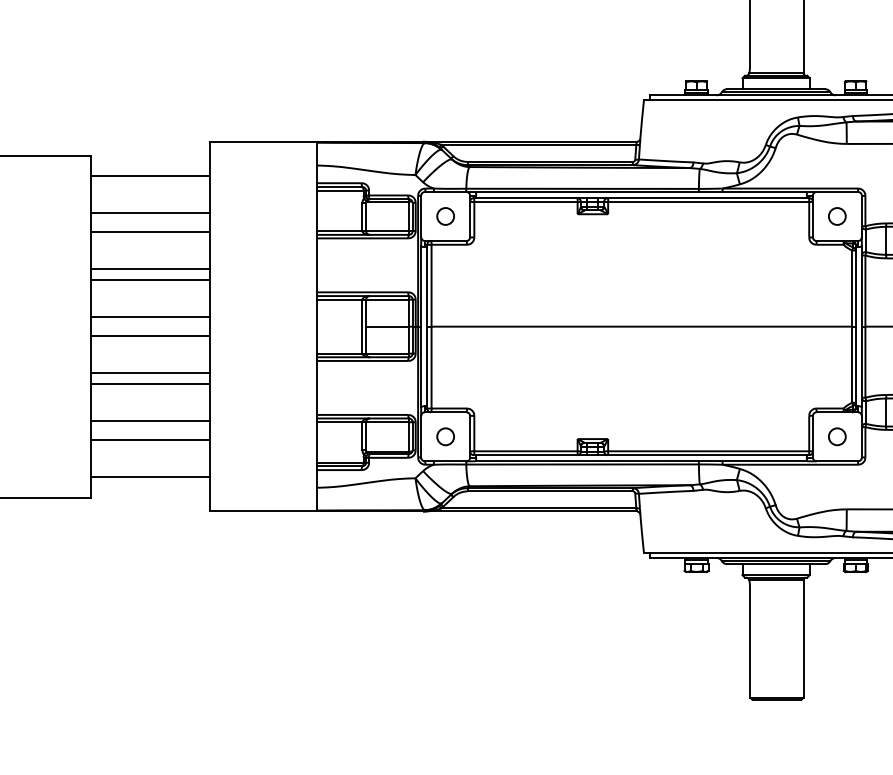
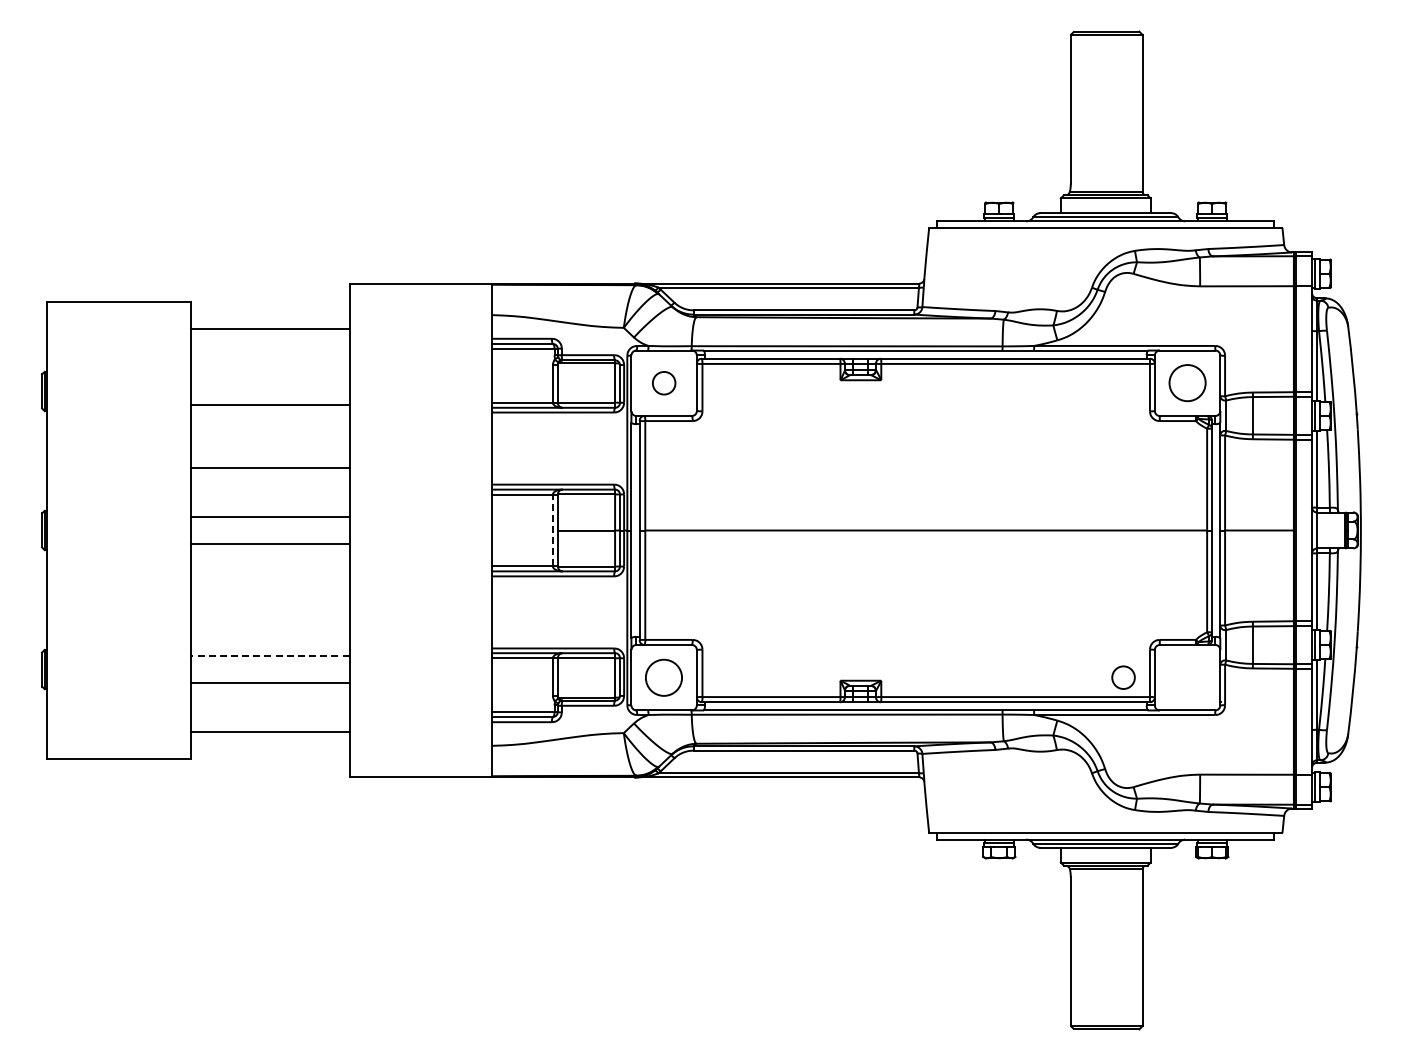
line: (150, 212) -> (269, 378), removed
circle: (837, 216) -> (1187, 383), size x1.6
line: (150, 269) -> (269, 453), removed
line: (362, 326) -> (552, 530), solid -> dashed
line: (150, 373) -> (269, 592), removed
line: (150, 384) -> (269, 607), removed
line: (150, 420) -> (269, 656), solid -> dashed
circle: (445, 436) -> (664, 677), size x1.6
circle: (837, 436) -> (1123, 677), moved

